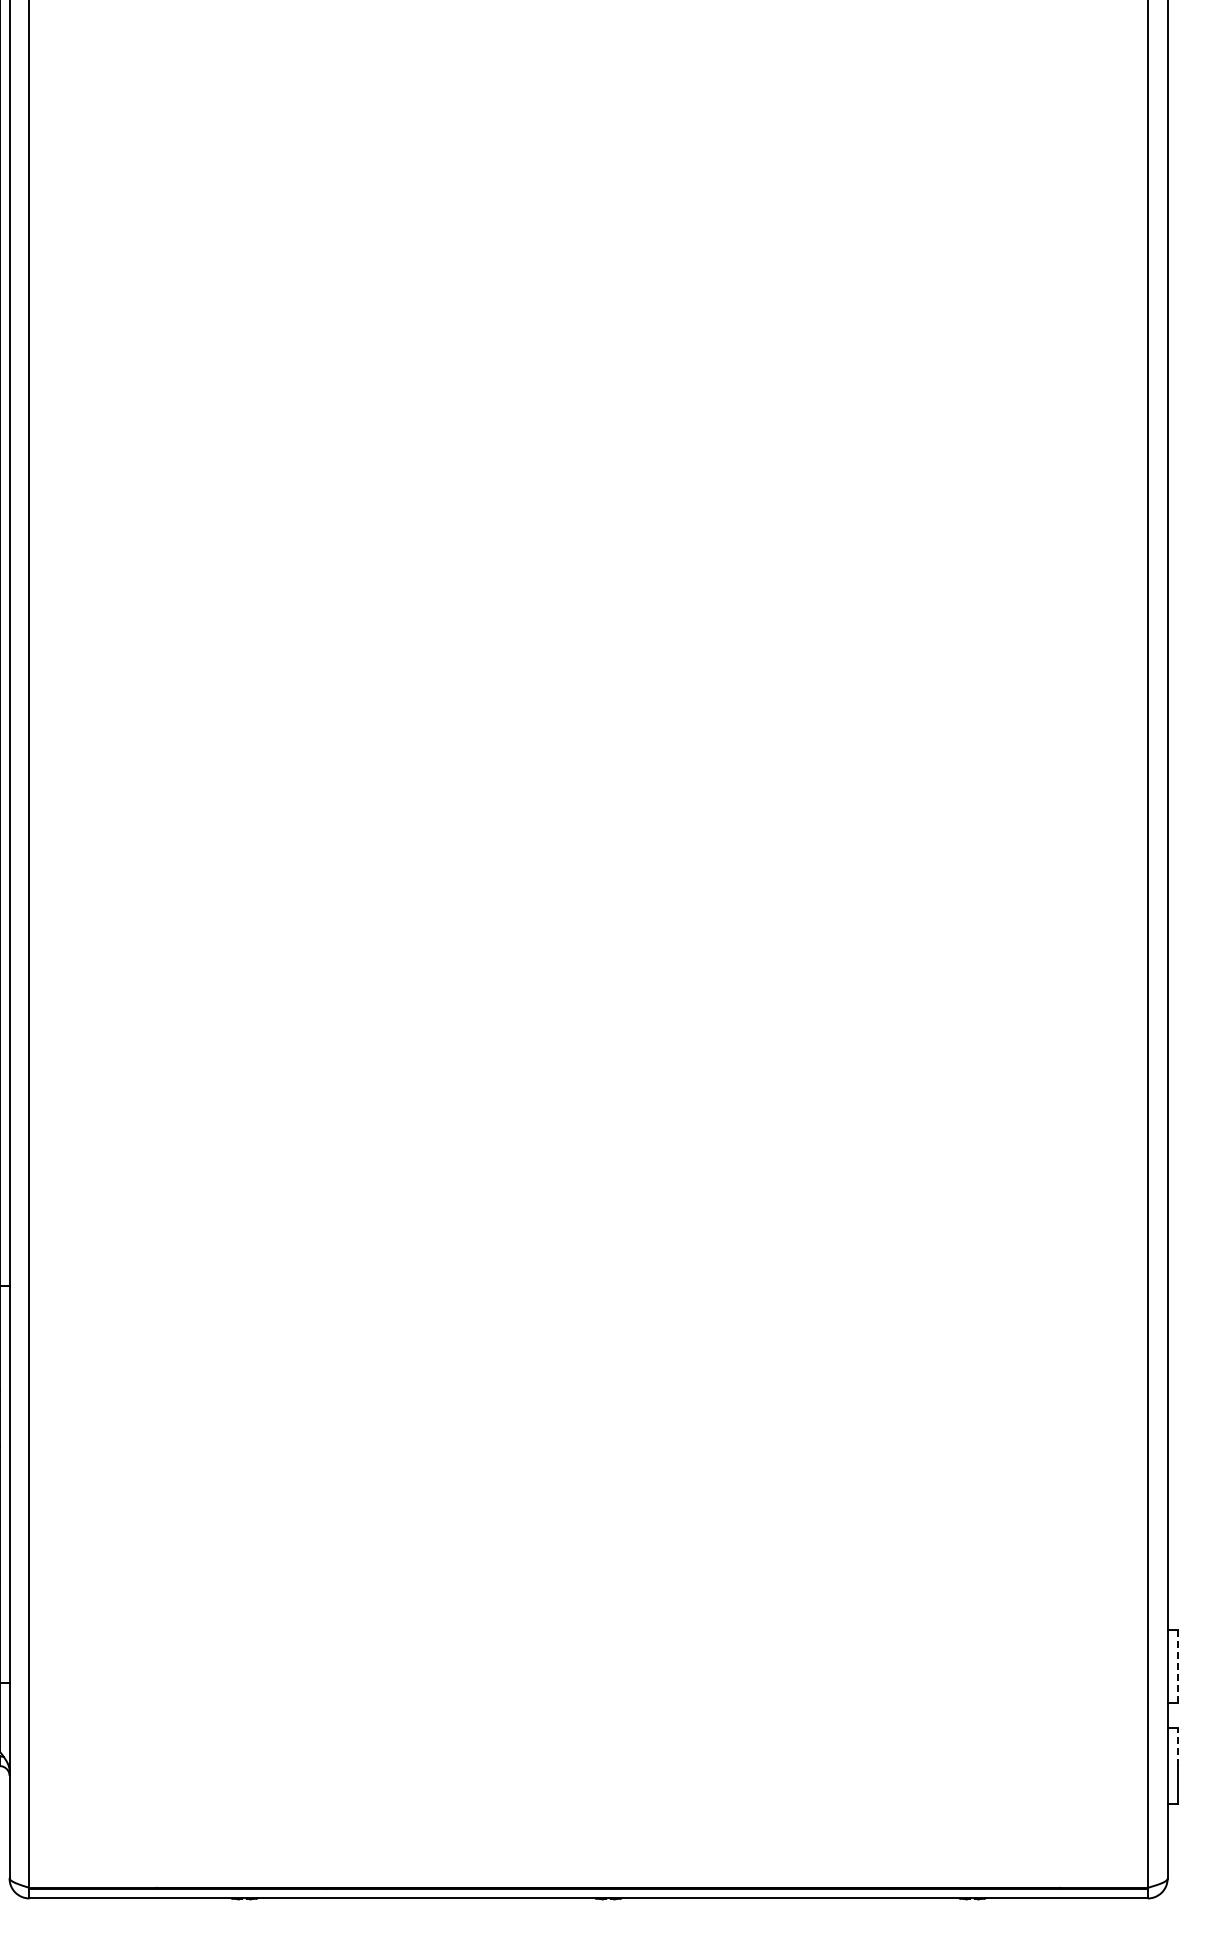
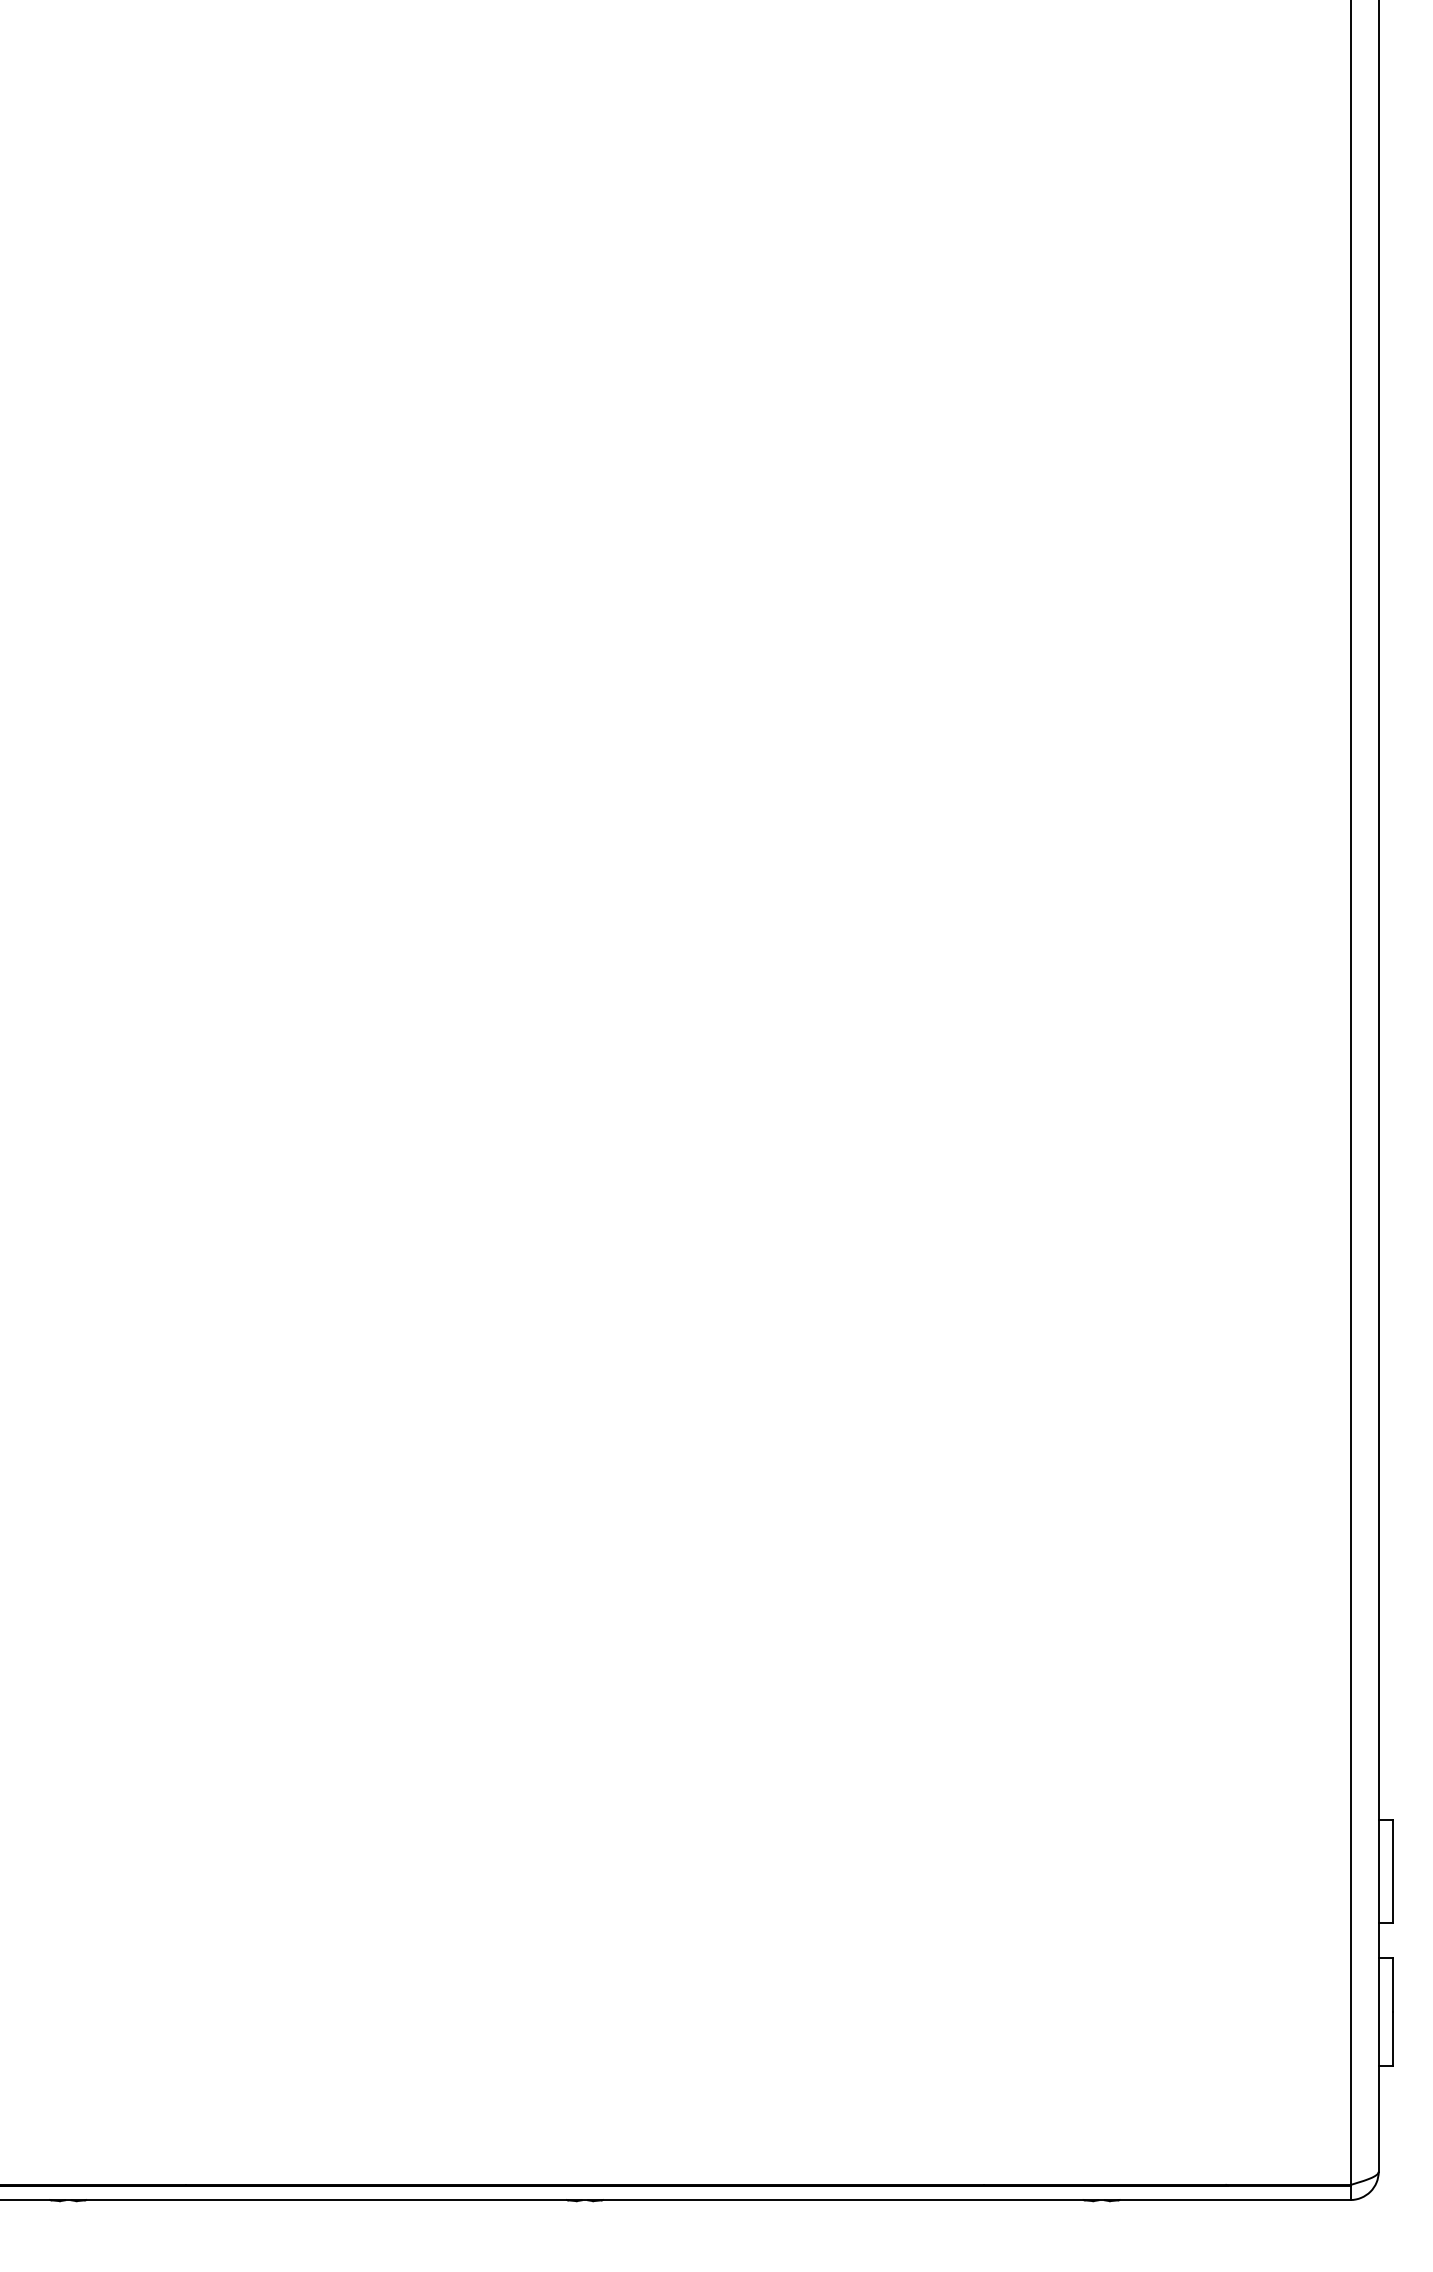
line: (1177, 1666) -> (1392, 1870), dashed -> solid
line: (1177, 1746) -> (1392, 1984), dashed -> solid

